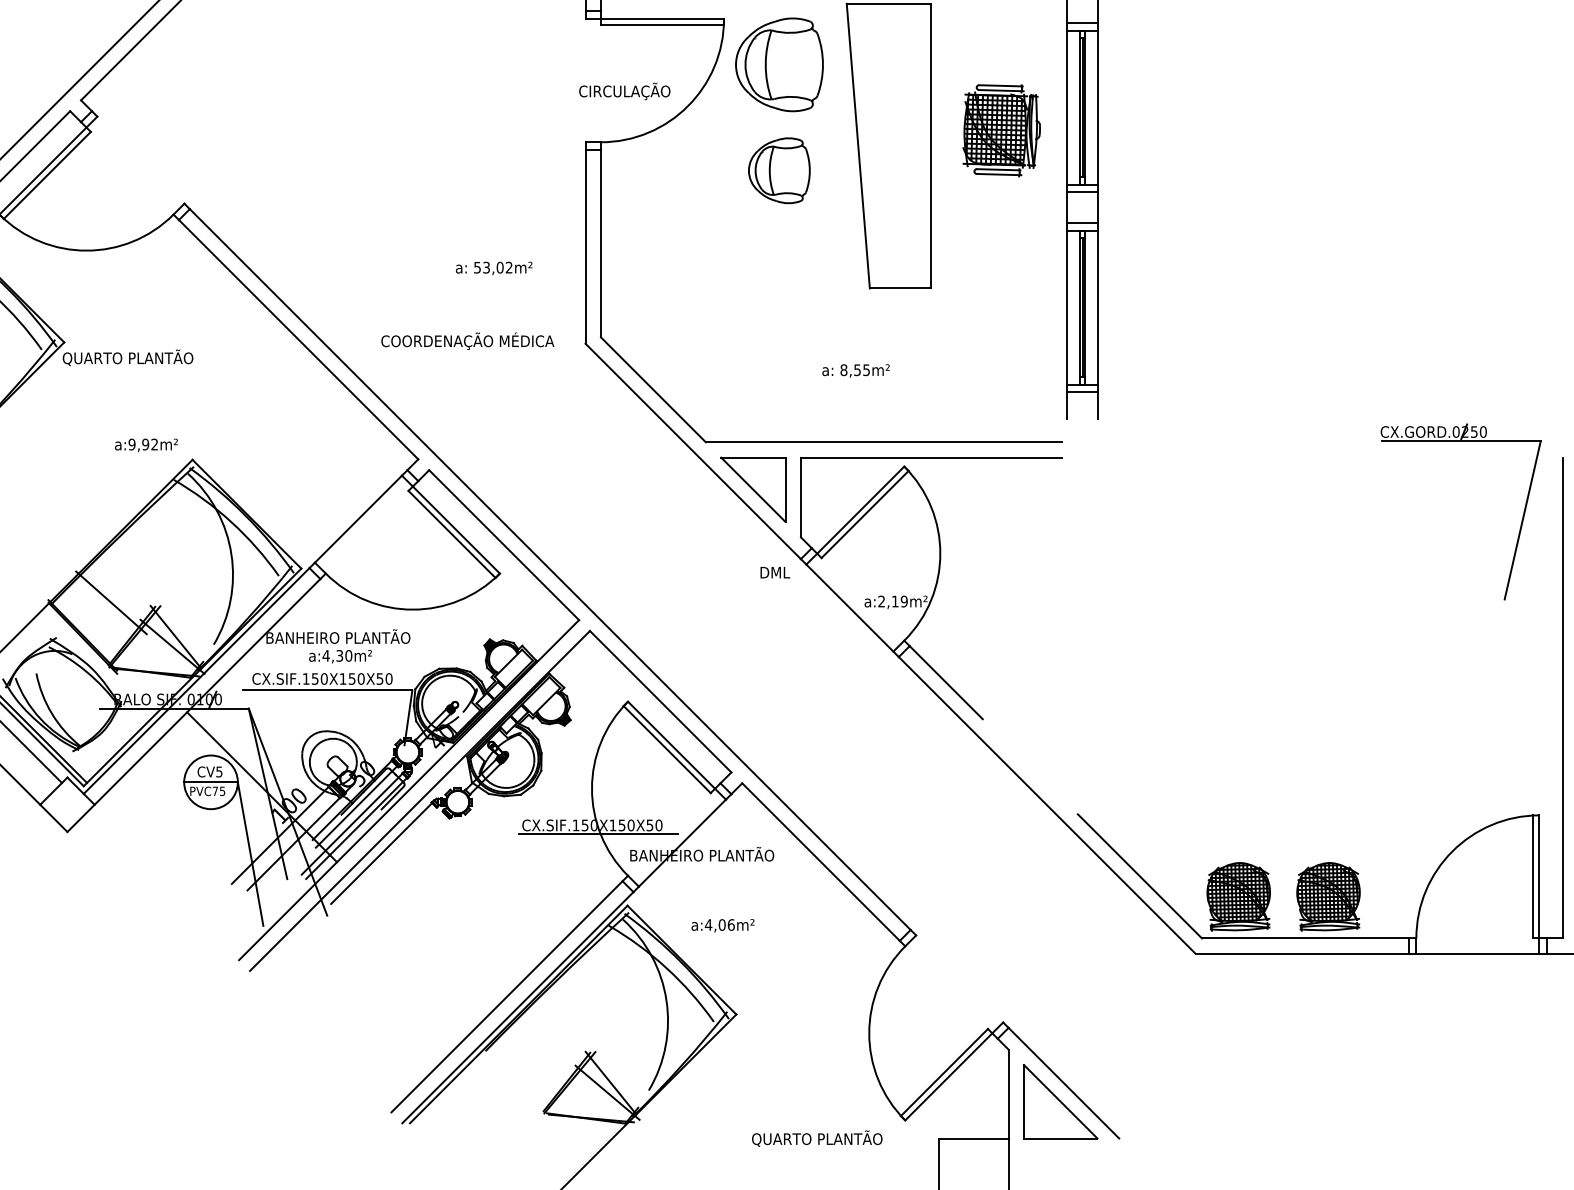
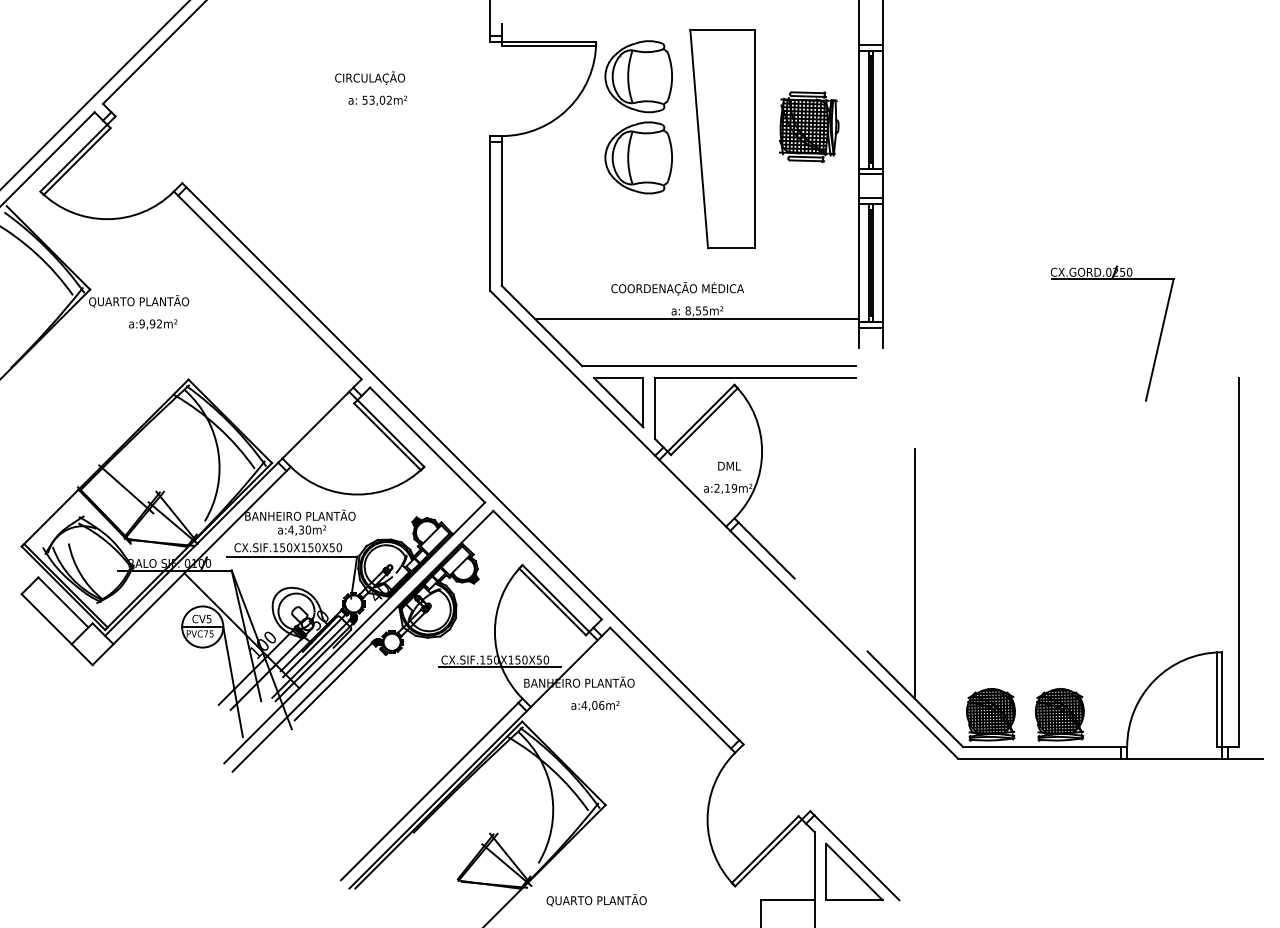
text: (625, 90) -> (370, 77), moved
part: (779, 170) -> (638, 157), size x1.43
text: (493, 267) -> (377, 100), moved
text: (467, 340) -> (677, 288), moved
line: (856, 380) -> (697, 318), added
text: (146, 445) -> (153, 324), moved
part: (1519, 526) -> (1157, 344), moved
text: (775, 571) -> (729, 465), moved
line: (1139, 712) -> (914, 573), added
text: (723, 926) -> (595, 706), moved
text: (816, 1138) -> (596, 900), moved

